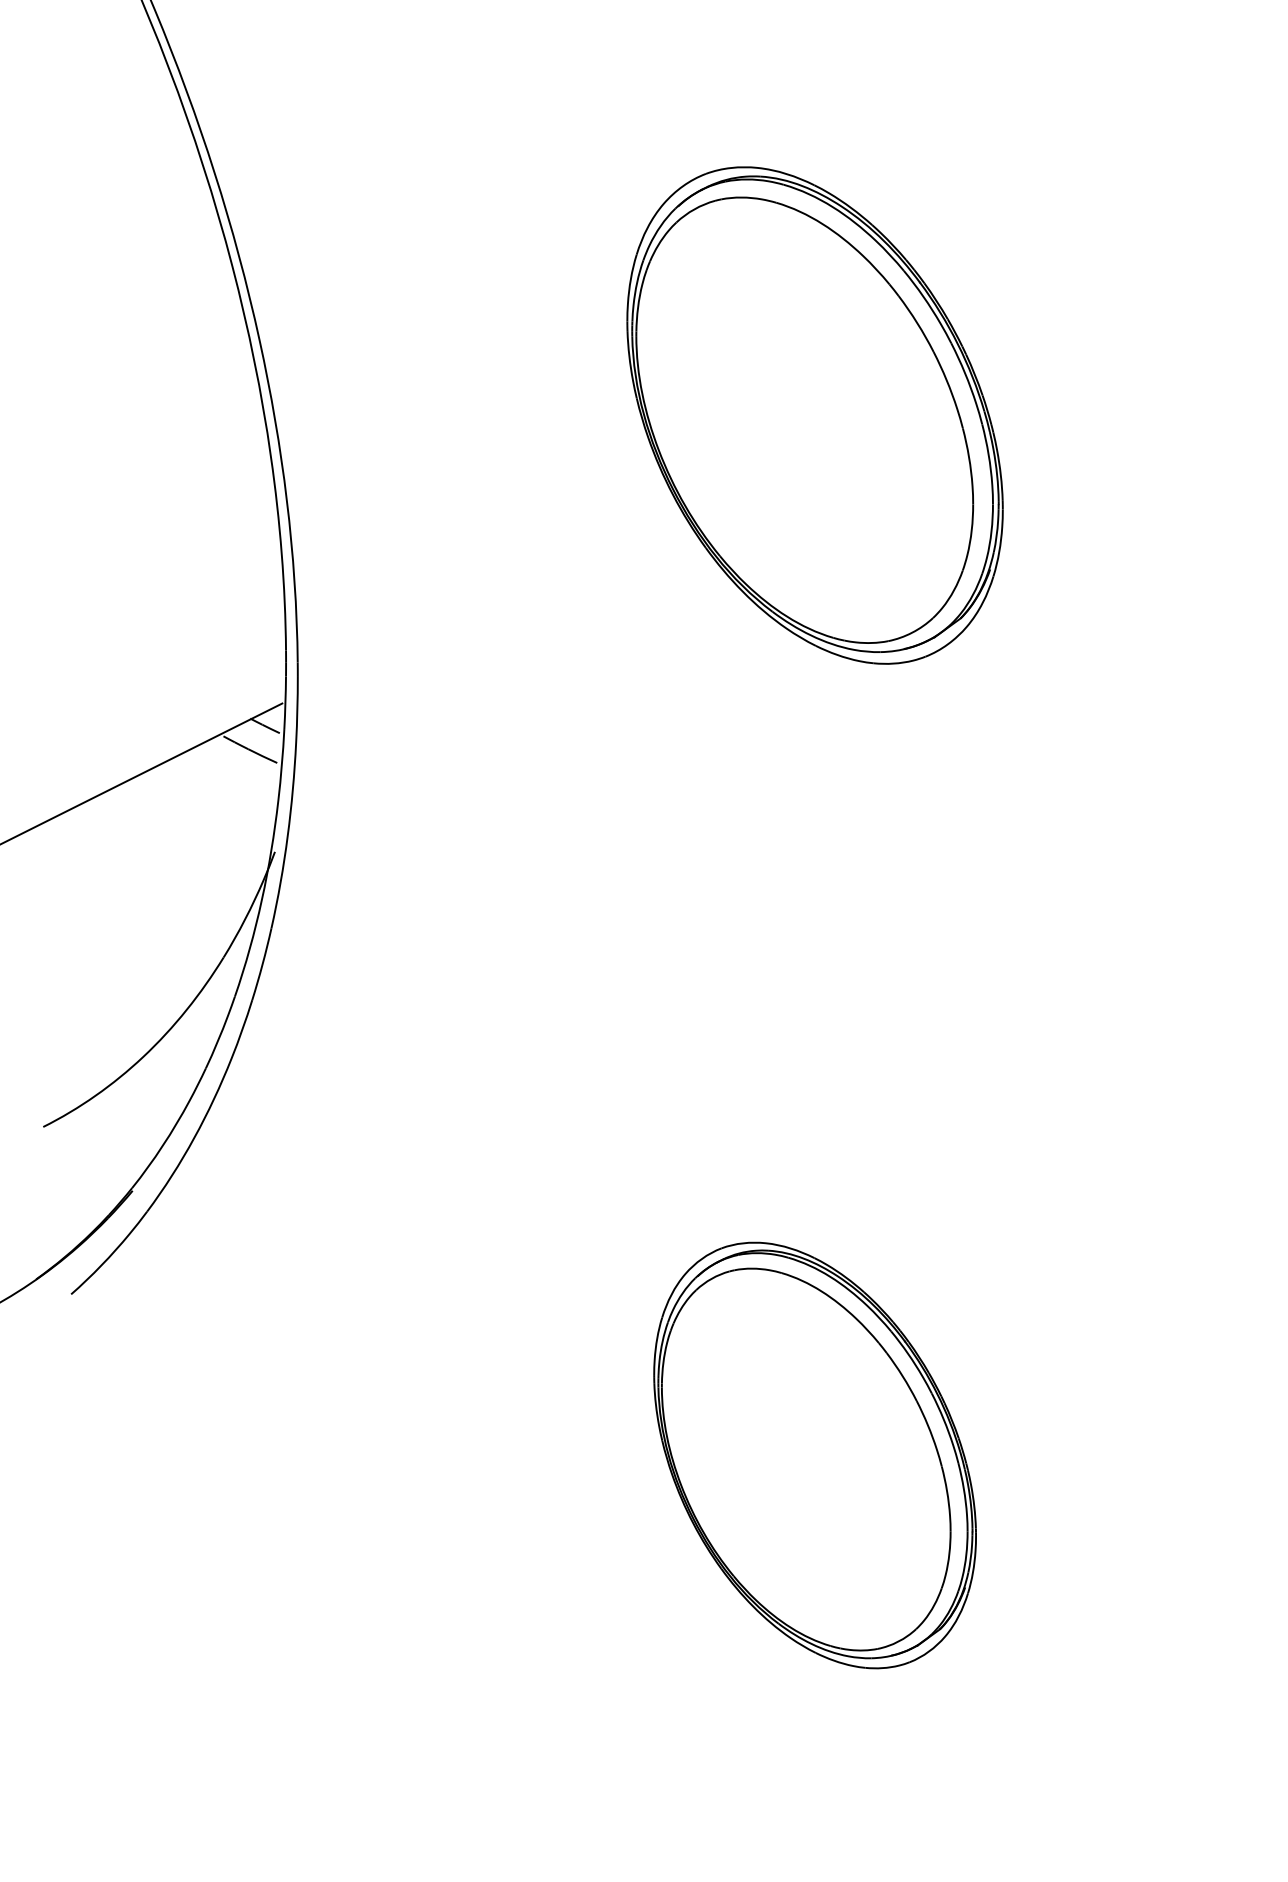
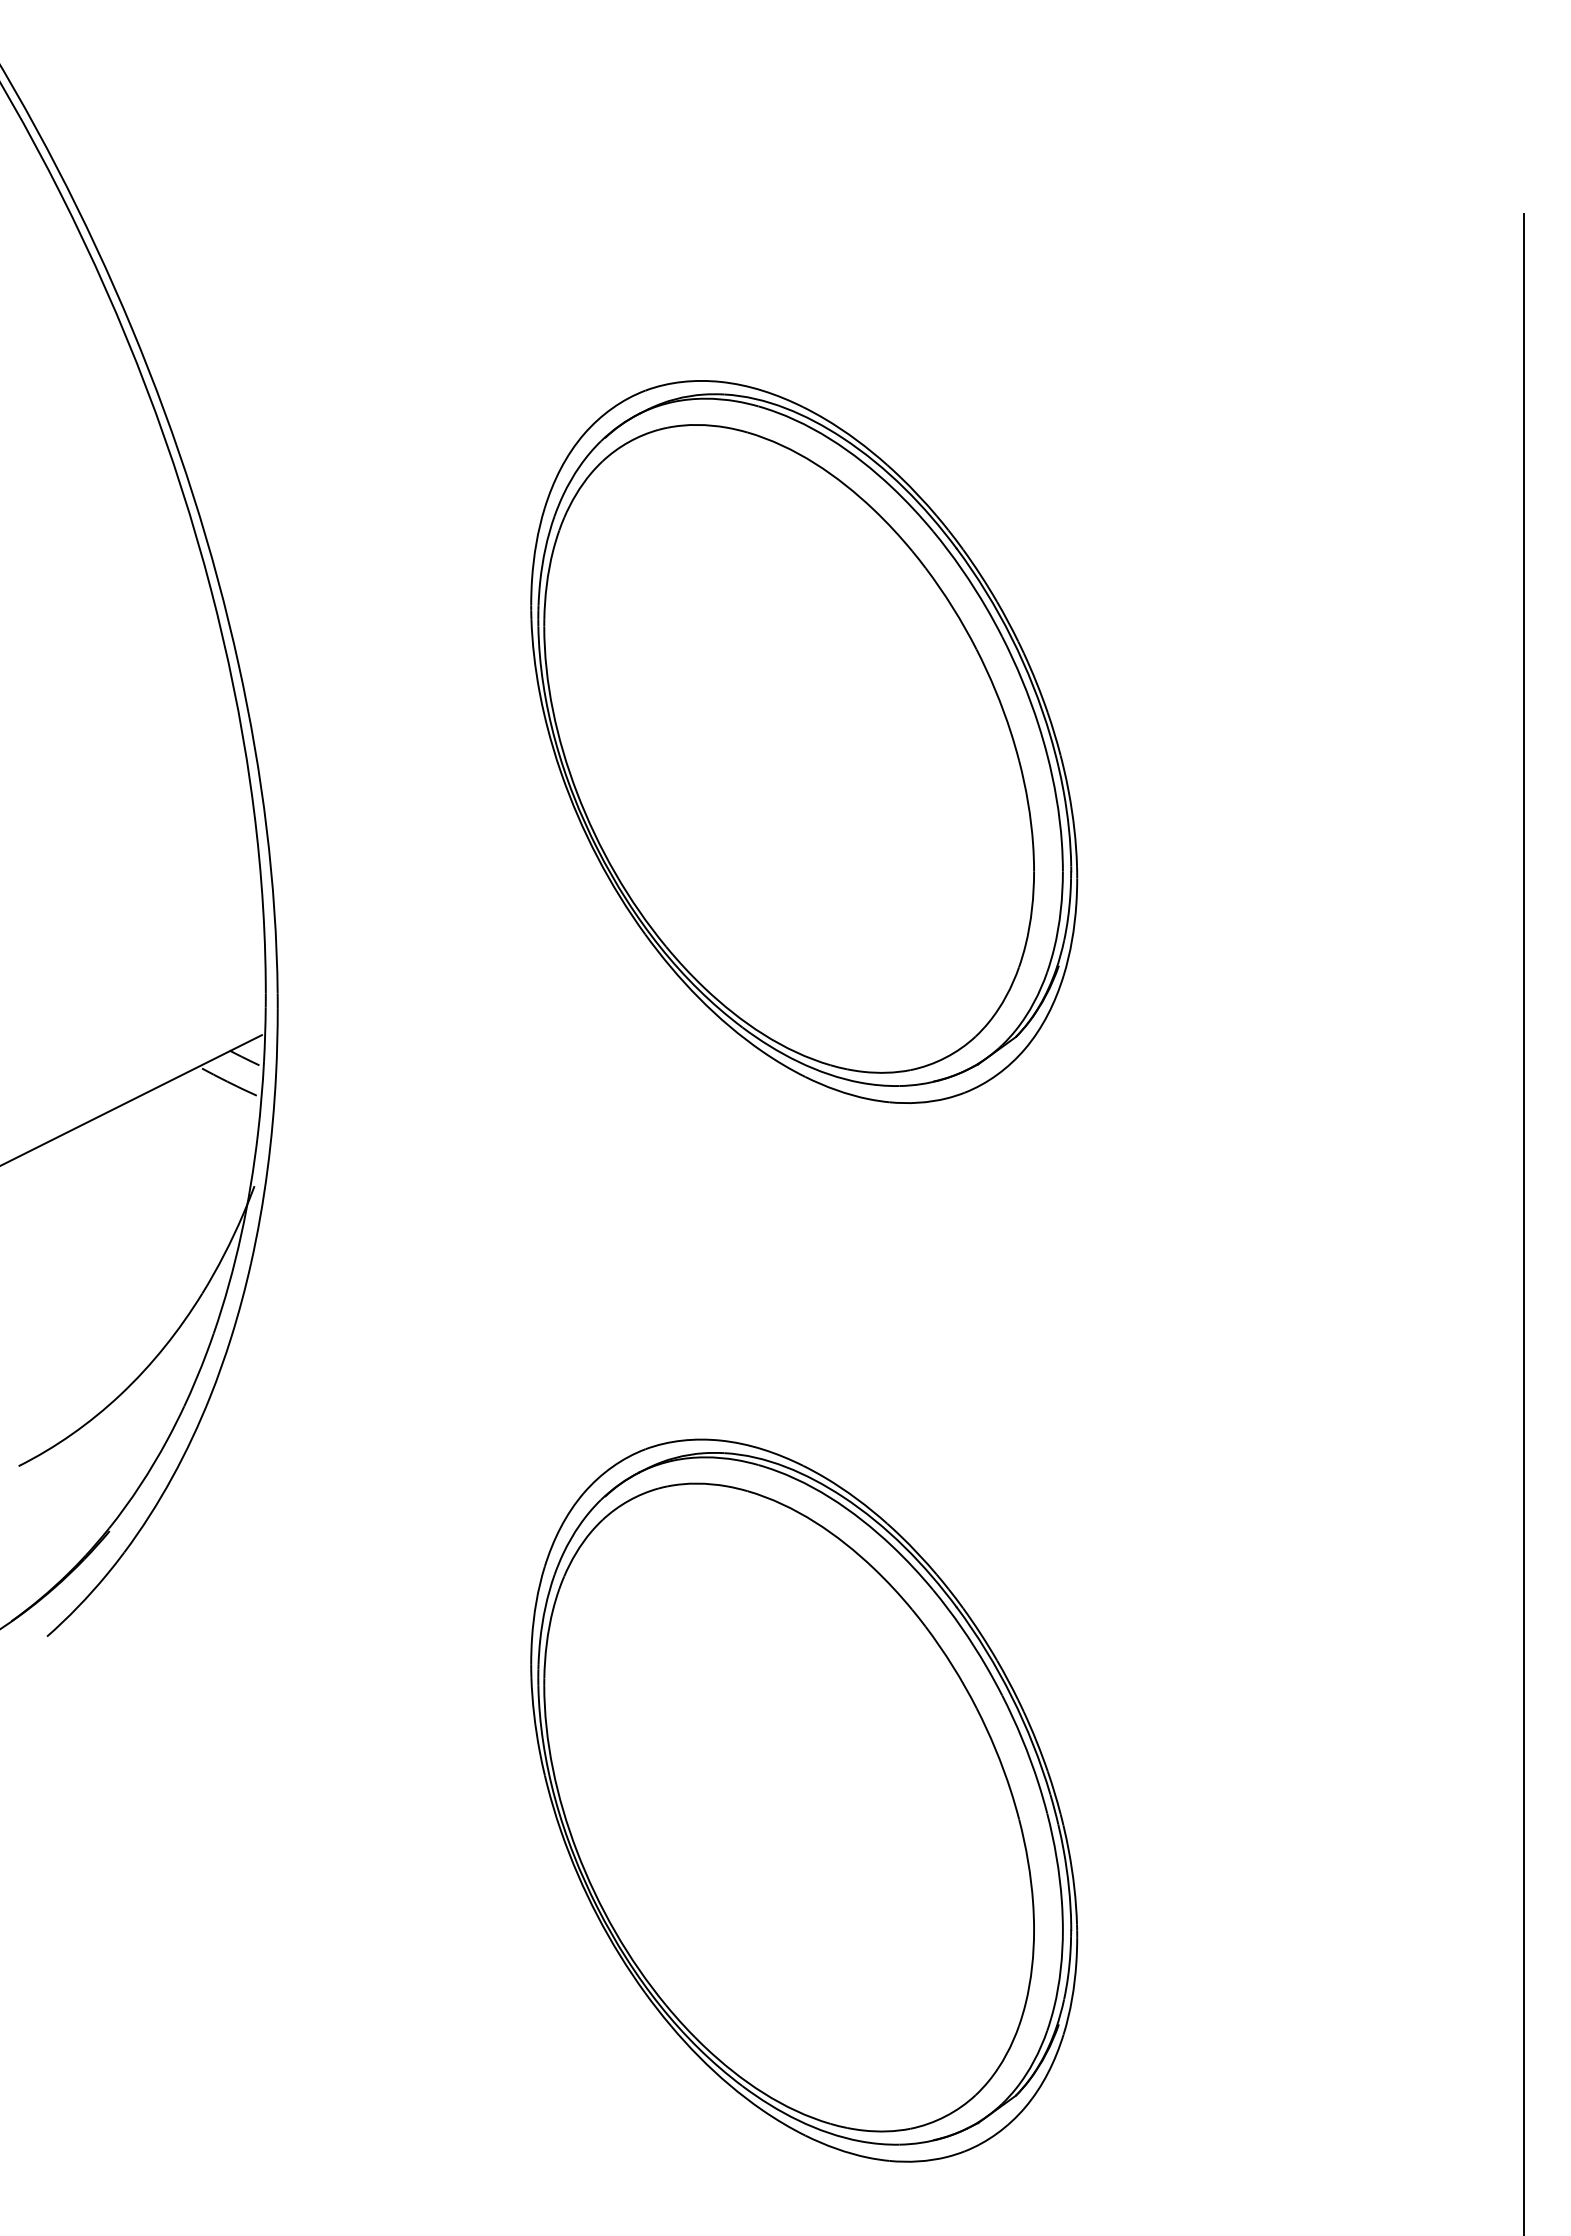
part: (815, 415) -> (804, 741), size x1.43
part: (815, 1455) -> (804, 1800), size x1.67

